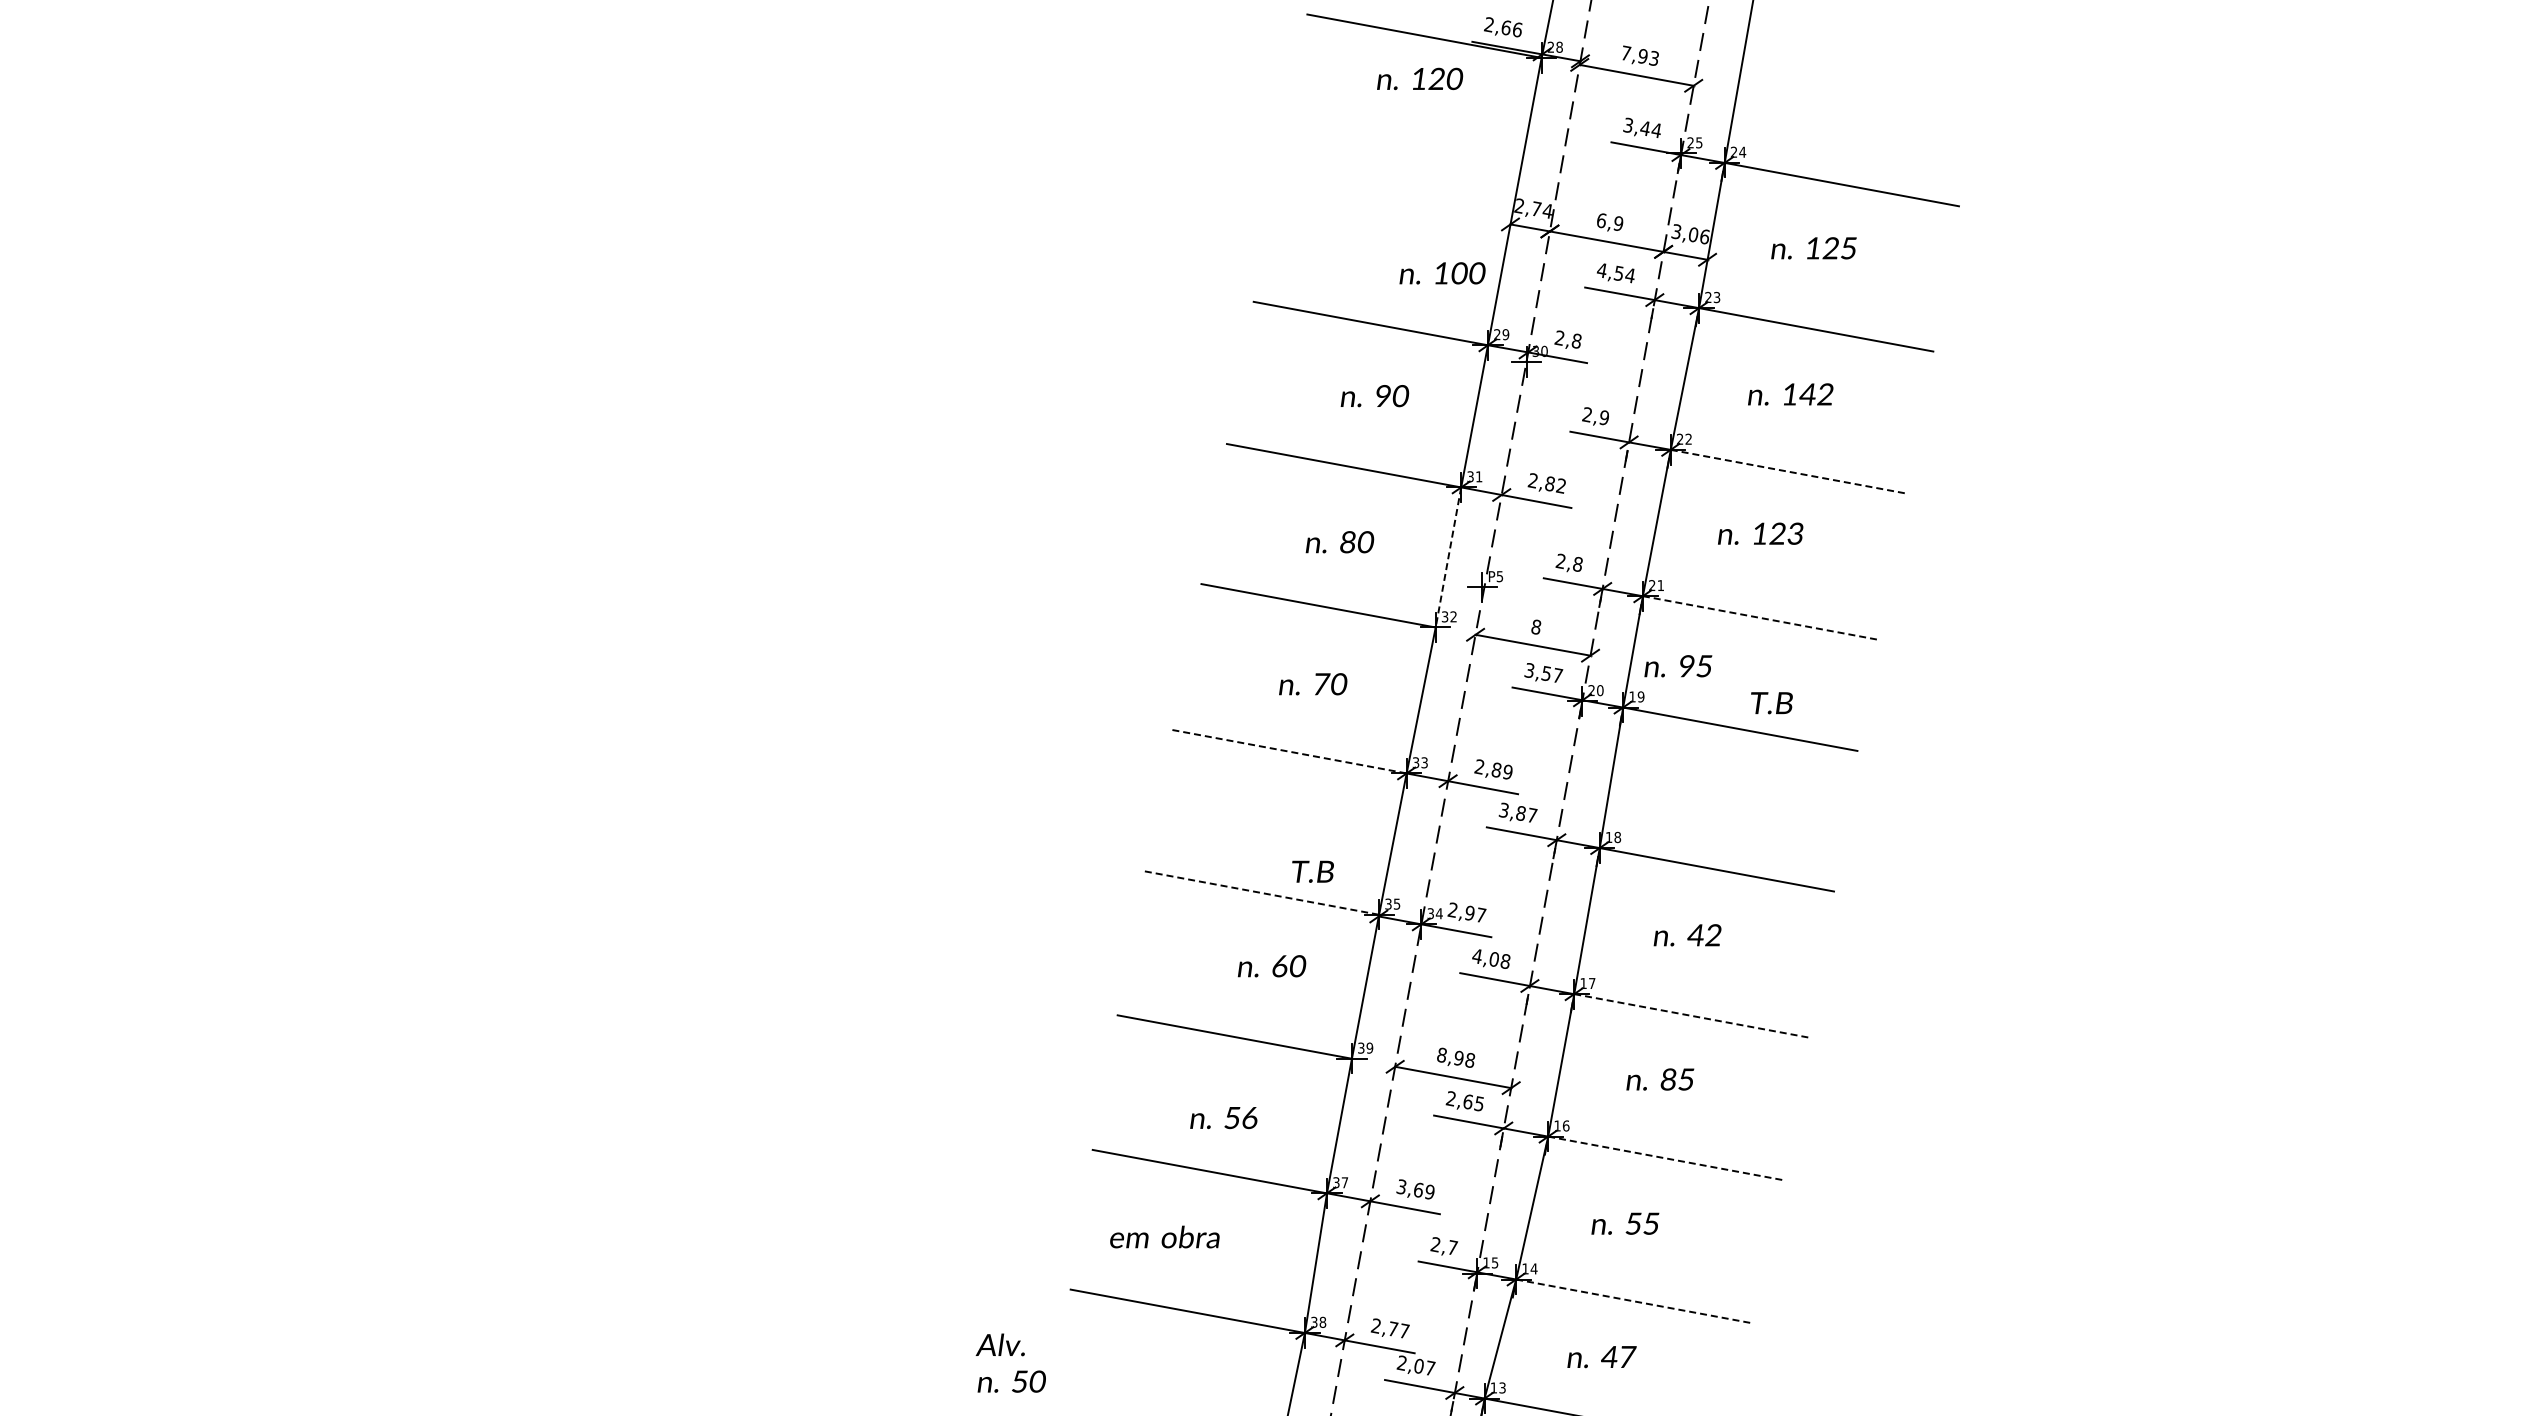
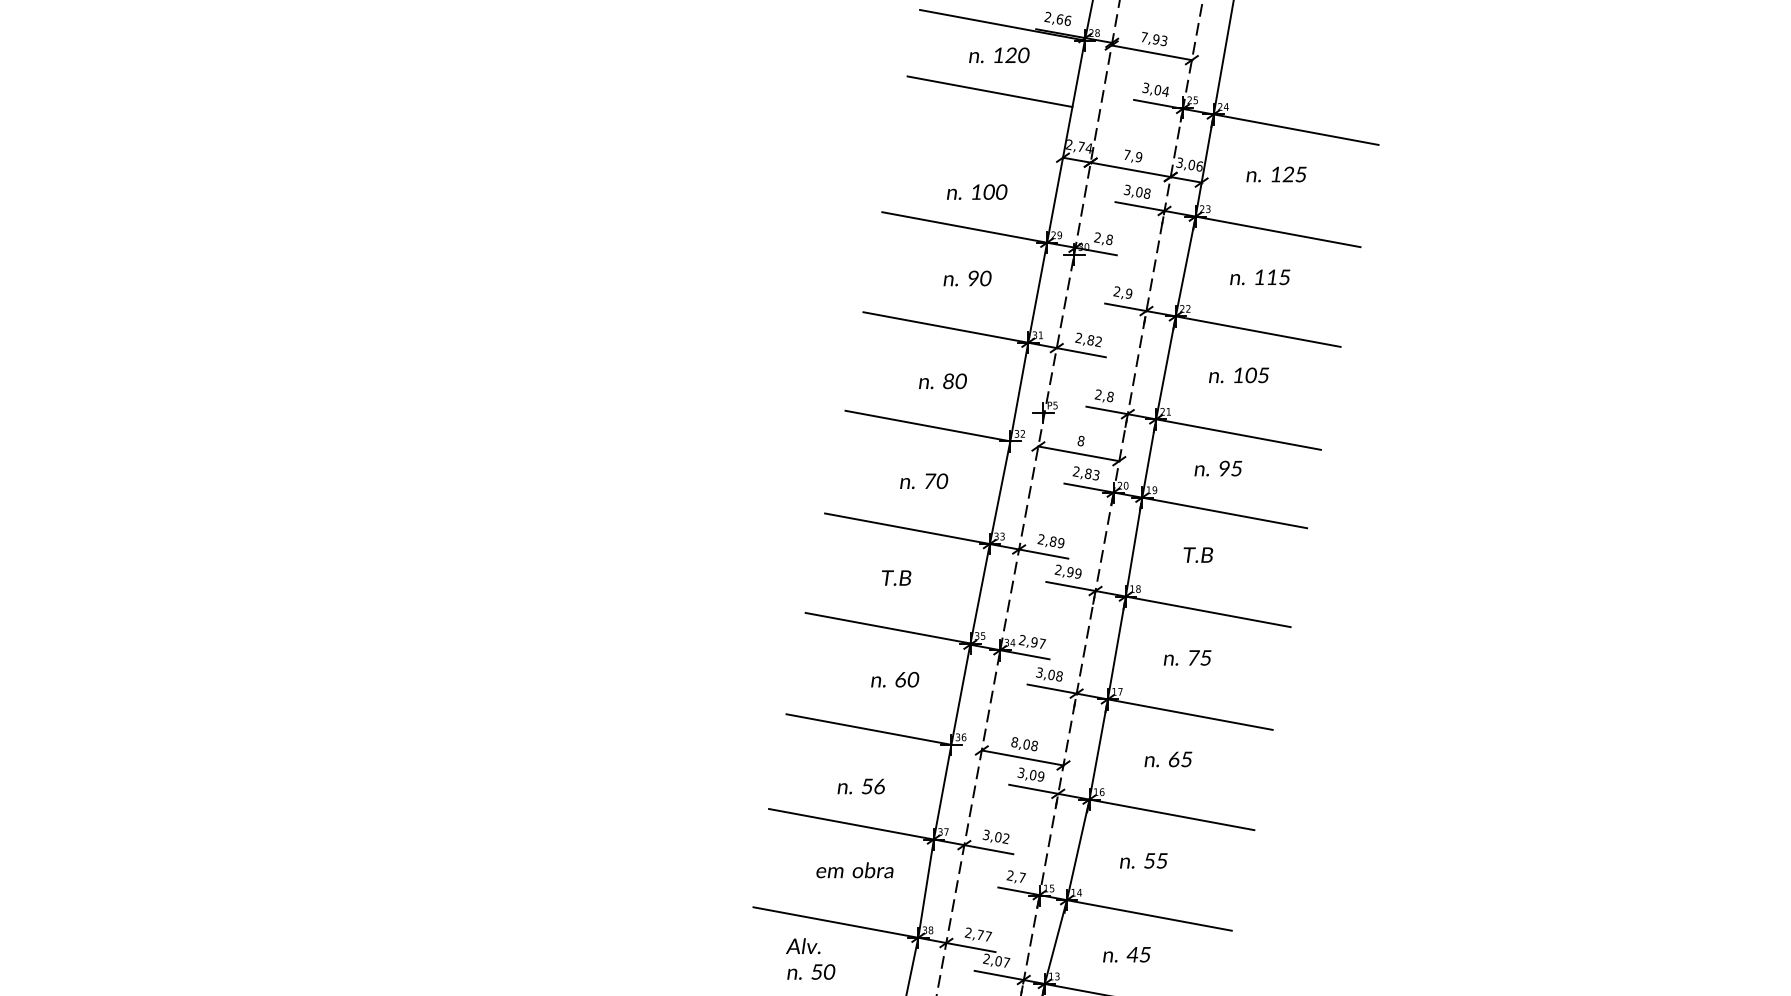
text: (1645, 128) -> (1157, 90), 3,44 -> 3,04
line: (1406, 130) -> (989, 91), added
text: (1601, 220) -> (1127, 154), 6,9 -> 7,9
text: (1615, 272) -> (1136, 191), 4,54 -> 3,08
text: (1442, 273) -> (977, 192), moved
text: (1816, 394) -> (1278, 277), 142 -> 115
line: (1788, 471) -> (1258, 331), dashed -> solid
text: (1786, 533) -> (1257, 375), 123 -> 105
line: (1448, 557) -> (1019, 392), dashed -> solid
line: (1760, 617) -> (1238, 434), dashed -> solid
text: (1678, 666) -> (1218, 468), moved
text: (1543, 673) -> (1086, 473), 3,57 -> 2,83
text: (1771, 703) -> (1198, 555), moved
line: (1290, 751) -> (908, 528), dashed -> solid
text: (1517, 812) -> (1067, 571), 3,87 -> 2,99
text: (1312, 871) -> (896, 577), moved
line: (1262, 893) -> (888, 628), dashed -> solid
text: (1704, 935) -> (1199, 658), 42 -> 75
text: (1477, 955) -> (1039, 672), 4,08 -> 3,08
line: (1691, 1015) -> (1190, 714), dashed -> solid
text: (1369, 1047) -> (963, 736), 39 -> 36
text: (1458, 1058) -> (1026, 744), 8,98 -> 8,08
text: (1668, 1079) -> (1174, 759), 85 -> 65
text: (1464, 1101) -> (1030, 774), 2,65 -> 3,09
line: (1665, 1158) -> (1172, 815), dashed -> solid
text: (1424, 1190) -> (1002, 837), 3,69 -> 3,02
text: (1164, 1236) -> (854, 869), moved
line: (1633, 1301) -> (1149, 915), dashed -> solid
text: (1627, 1357) -> (1145, 955), 47 -> 45
text: (1010, 1362) -> (810, 958), moved

